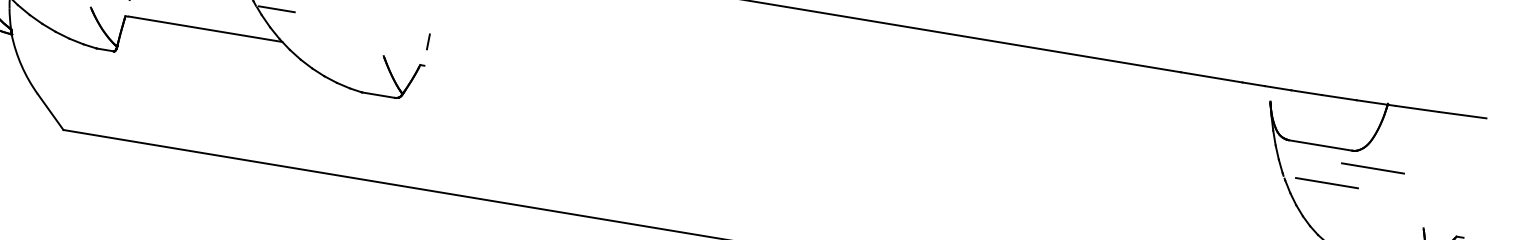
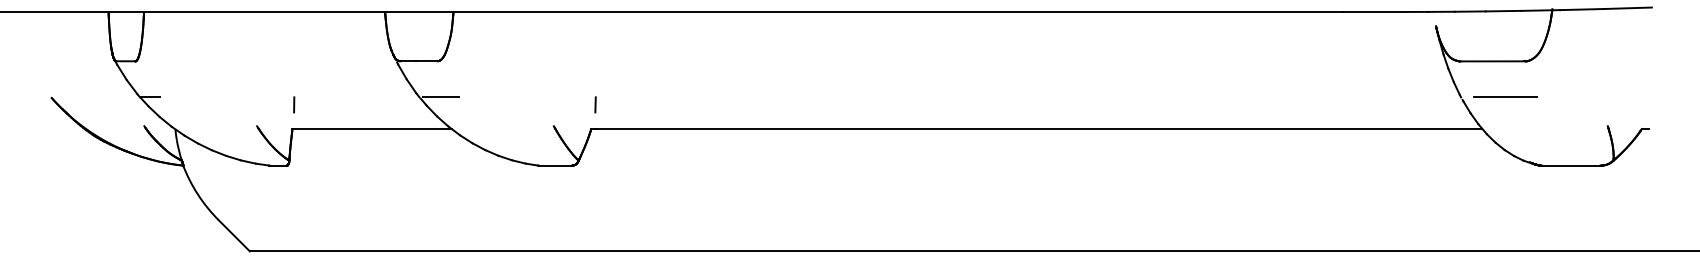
line: (862, 137) -> (1039, 128), added
line: (1373, 167) -> (1548, 74), removed

